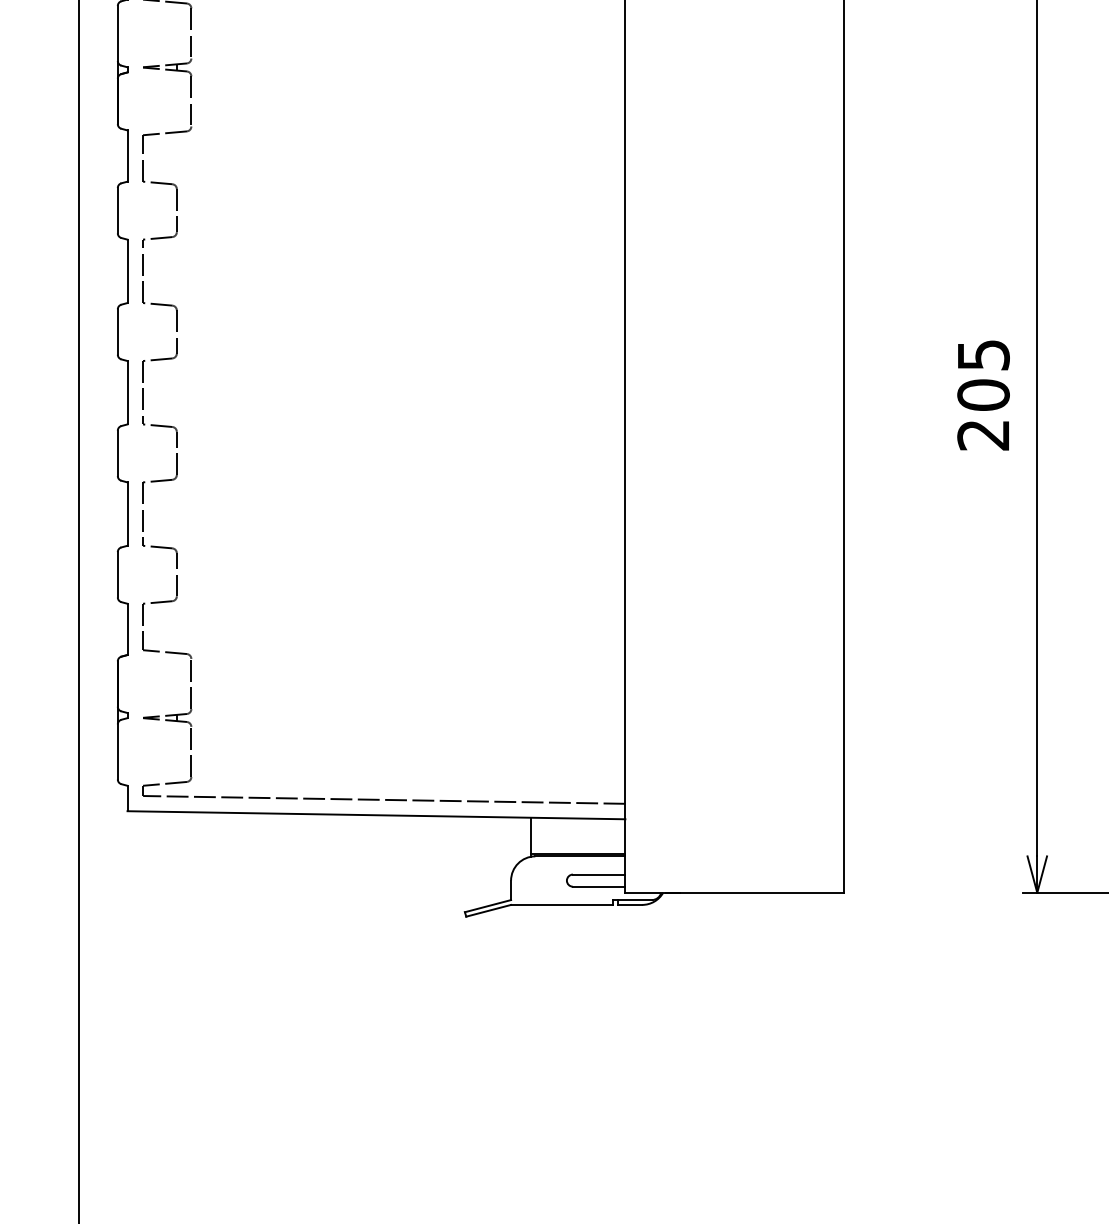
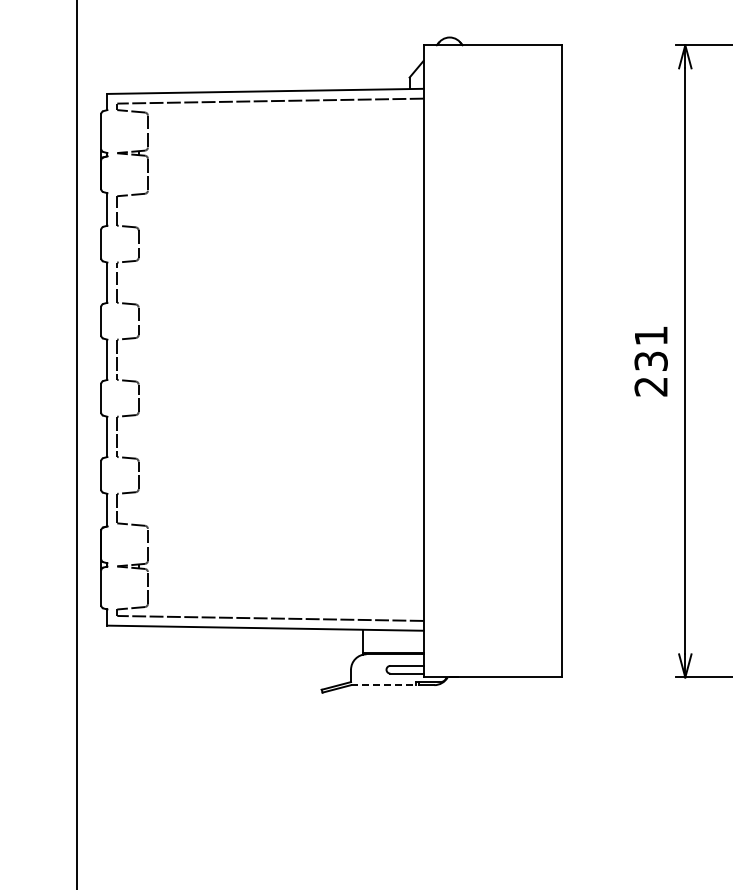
text: (982, 374) -> (650, 348), 205 -> 231
line: (562, 905) -> (383, 685), solid -> dashed

